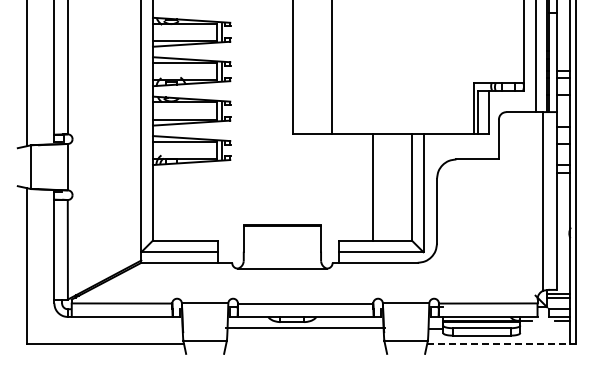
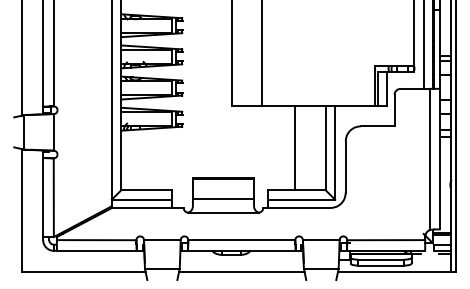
line: (282, 251) -> (223, 199), added
line: (305, 328) -> (241, 272), moved
line: (502, 344) -> (397, 272), dashed -> solid

